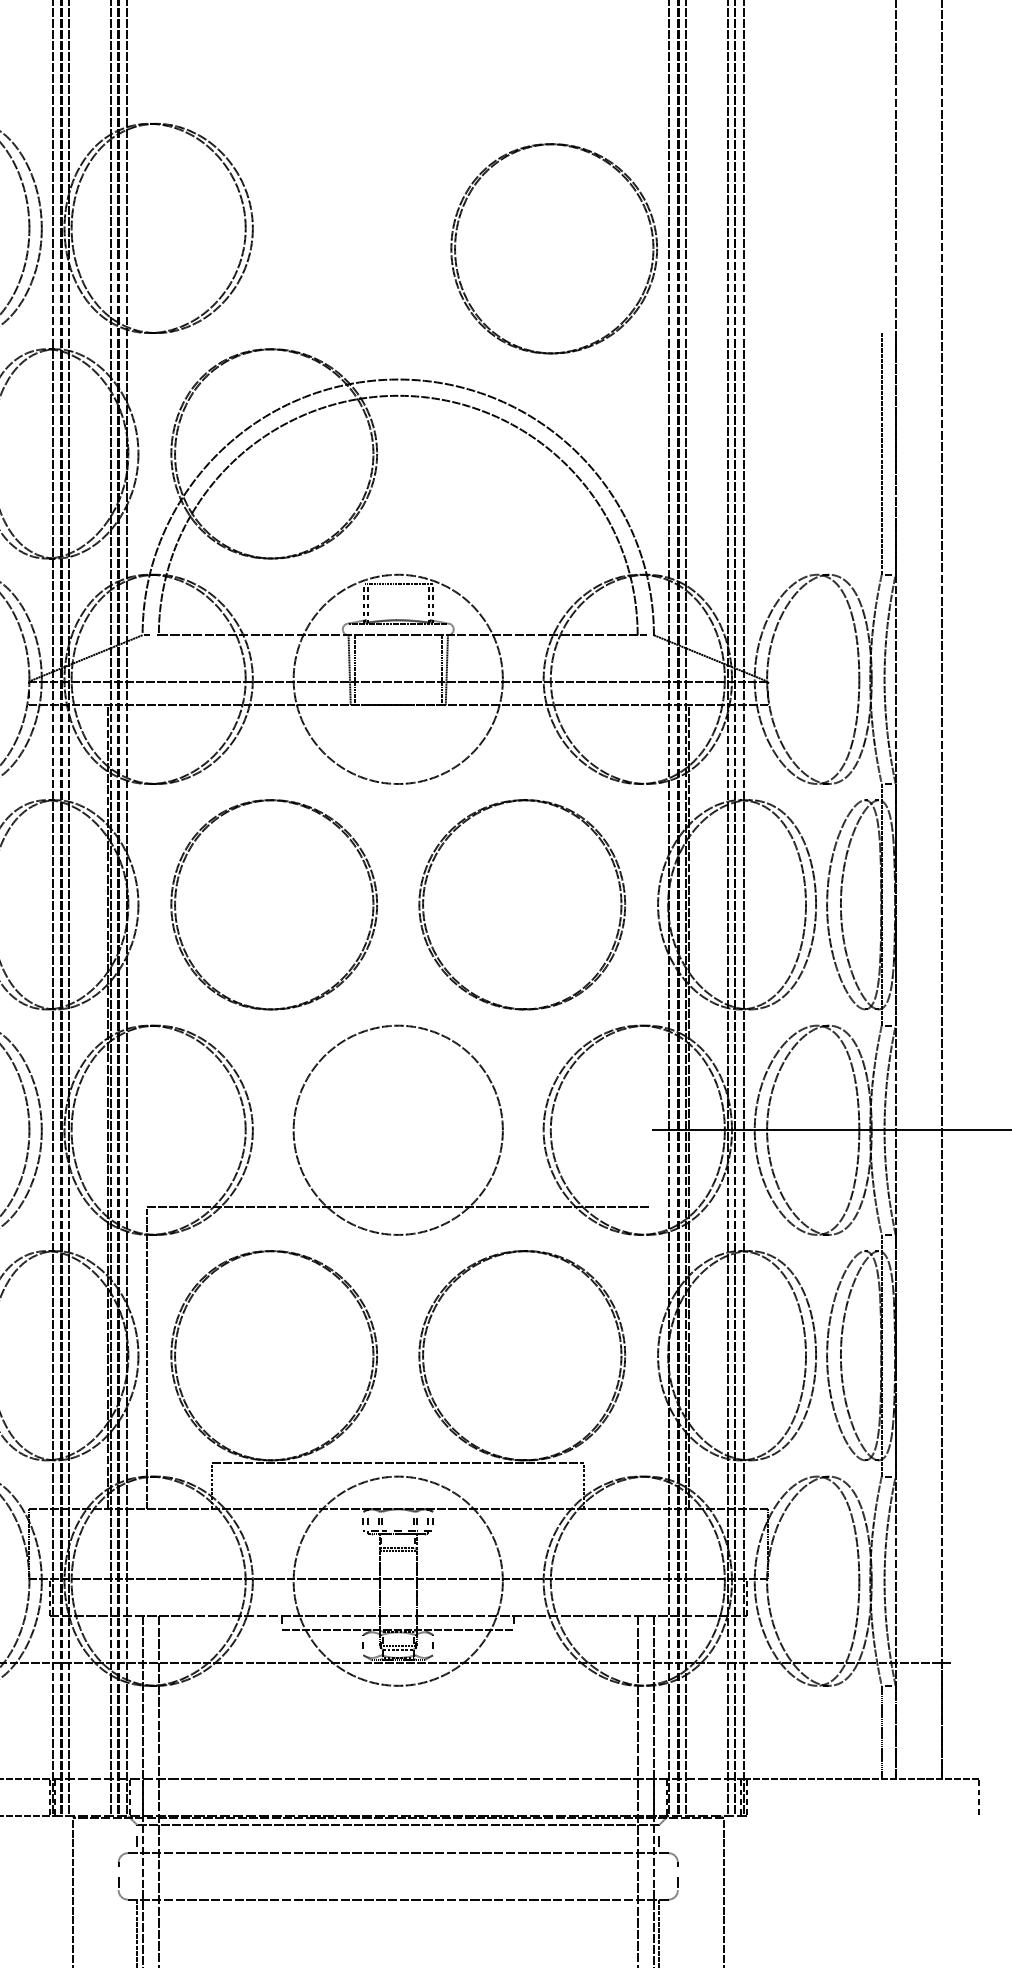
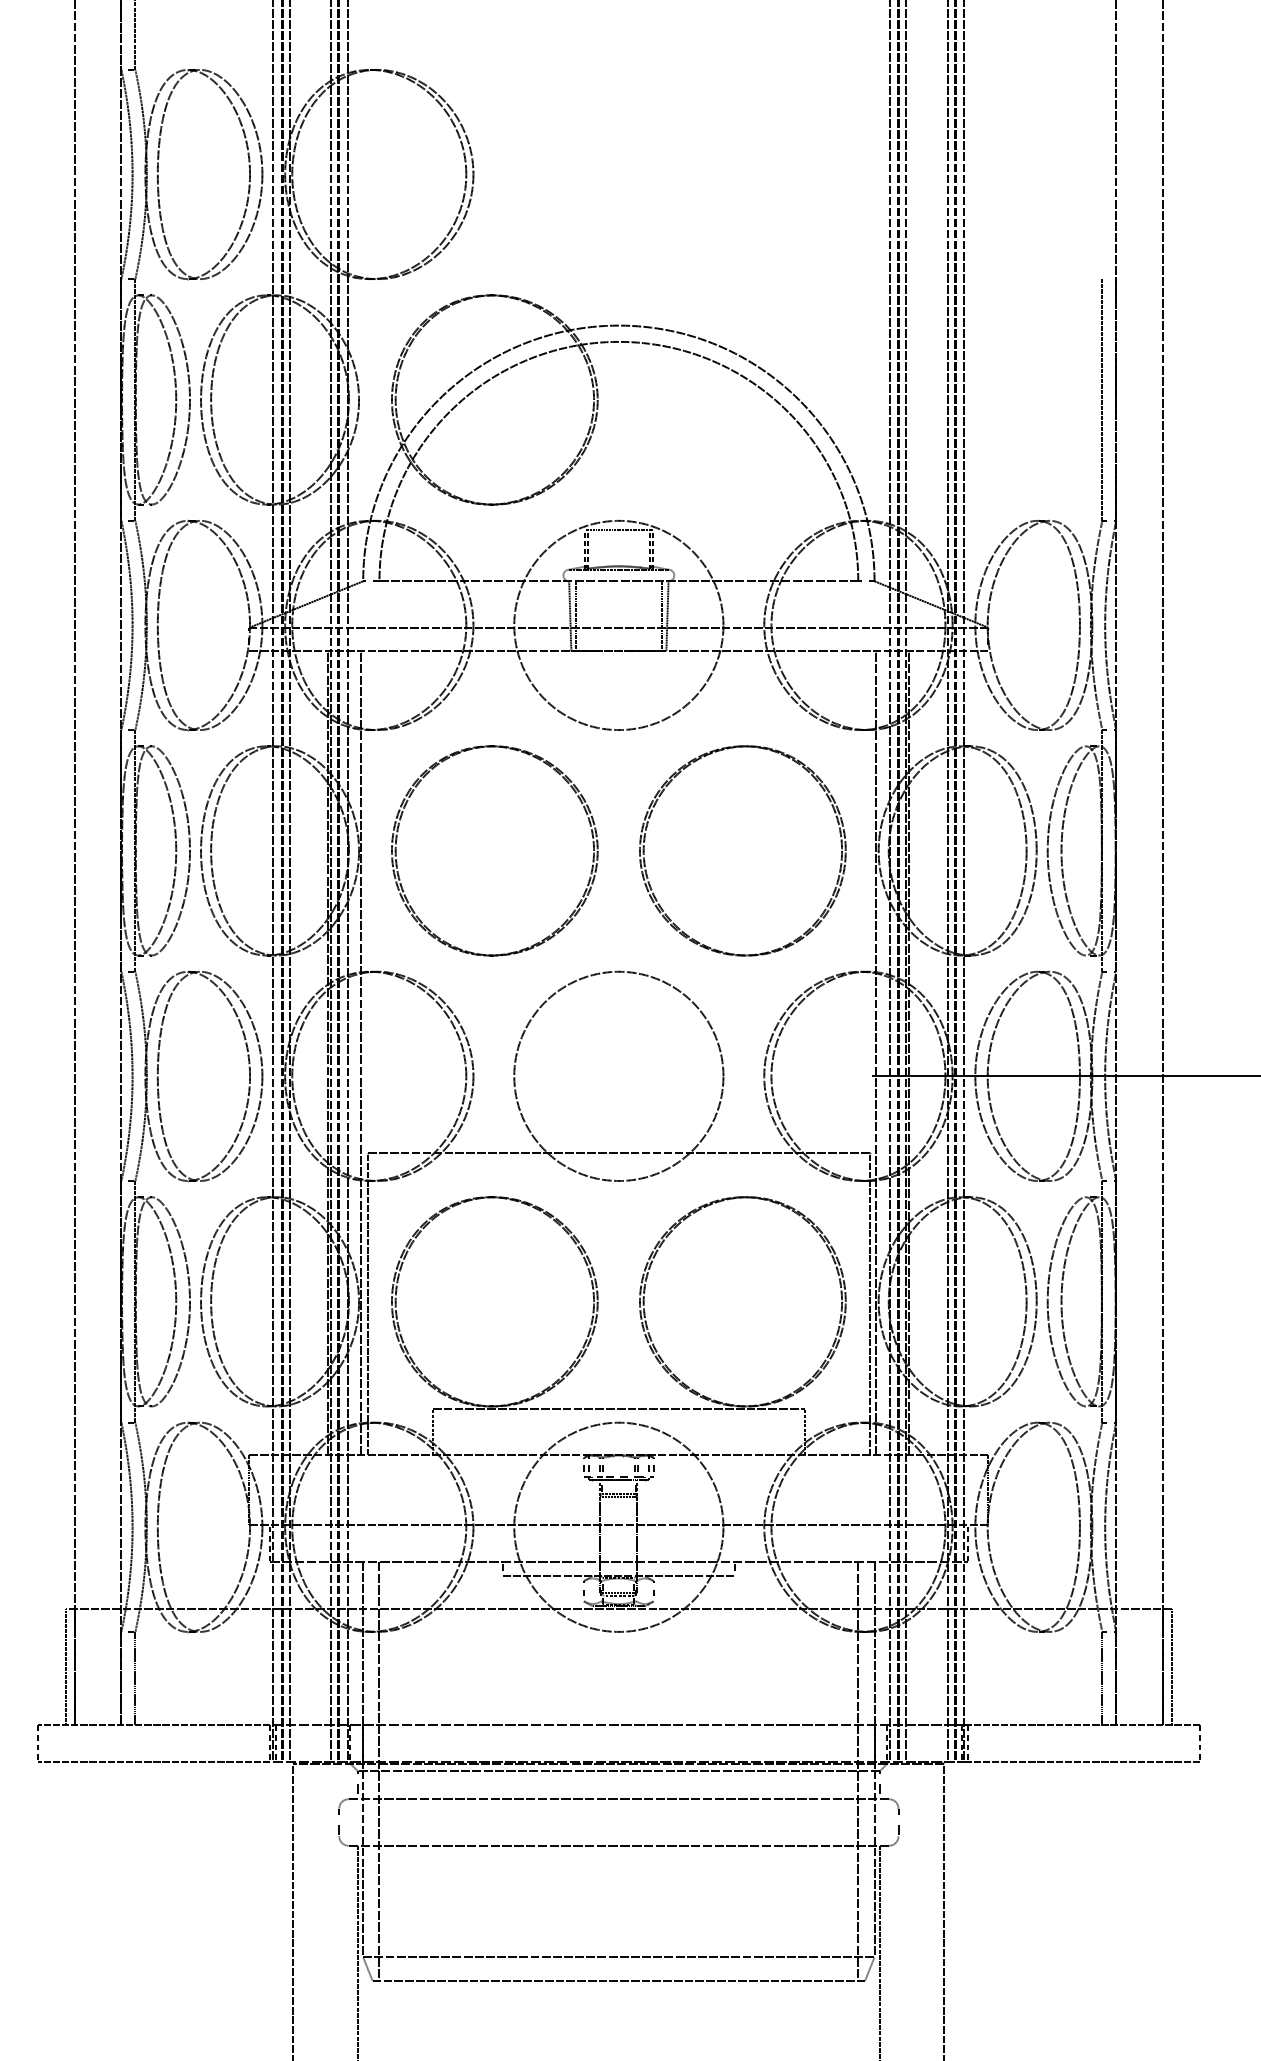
part: (456, 238) -> (677, 184), removed
line: (140, 1107) -> (361, 1053), added
line: (655, 1107) -> (876, 1053), added
line: (648, 1358) -> (869, 1304), added
line: (951, 1720) -> (1172, 1666), added
line: (862, 1816) -> (1083, 1762), added

